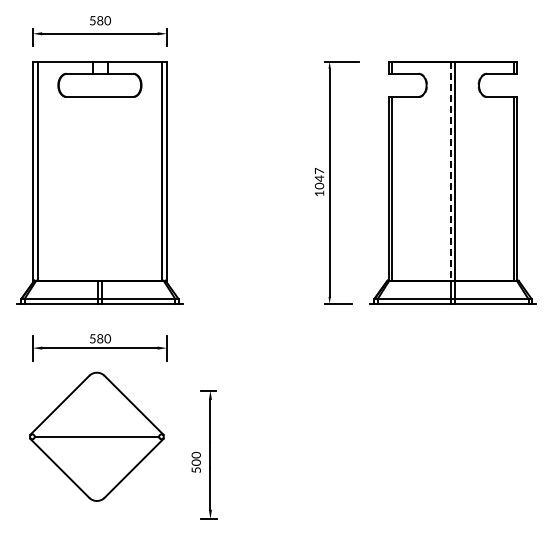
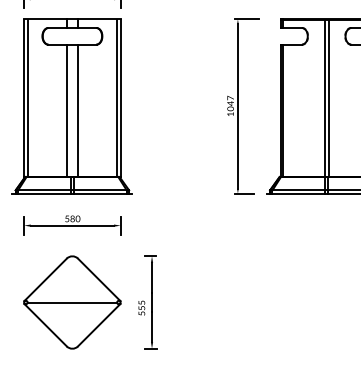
line: (450, 171) -> (324, 98), dashed -> solid
line: (92, 188) -> (67, 110), added
line: (107, 188) -> (77, 110), added
part: (96, 436) -> (72, 302), moved
text: (195, 458) -> (141, 305), 500 -> 555

